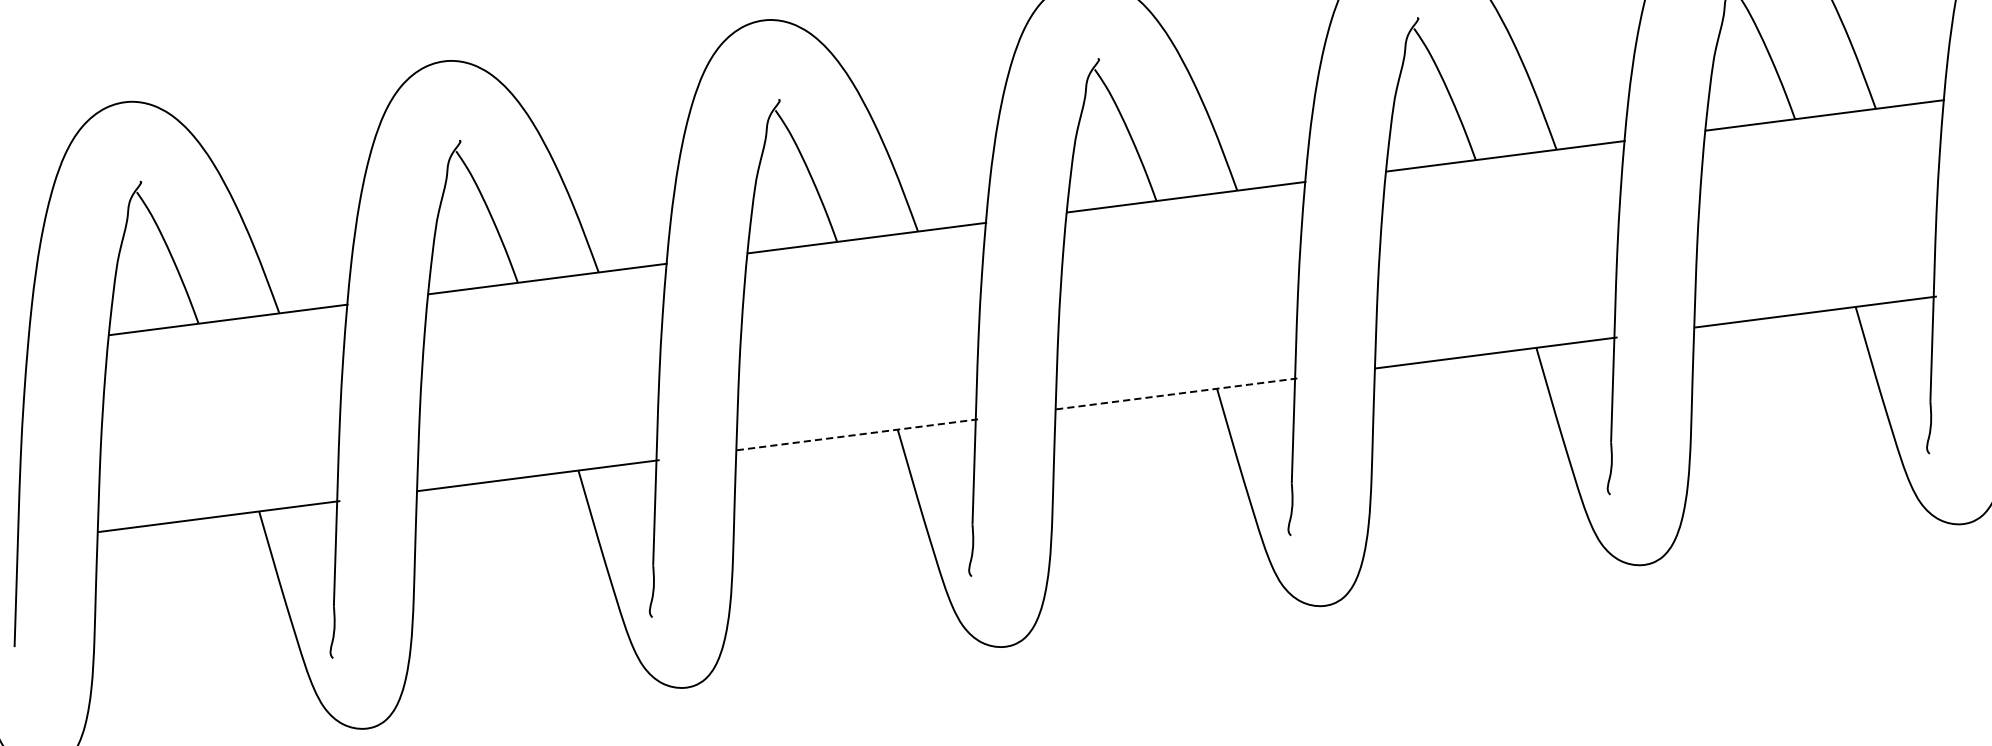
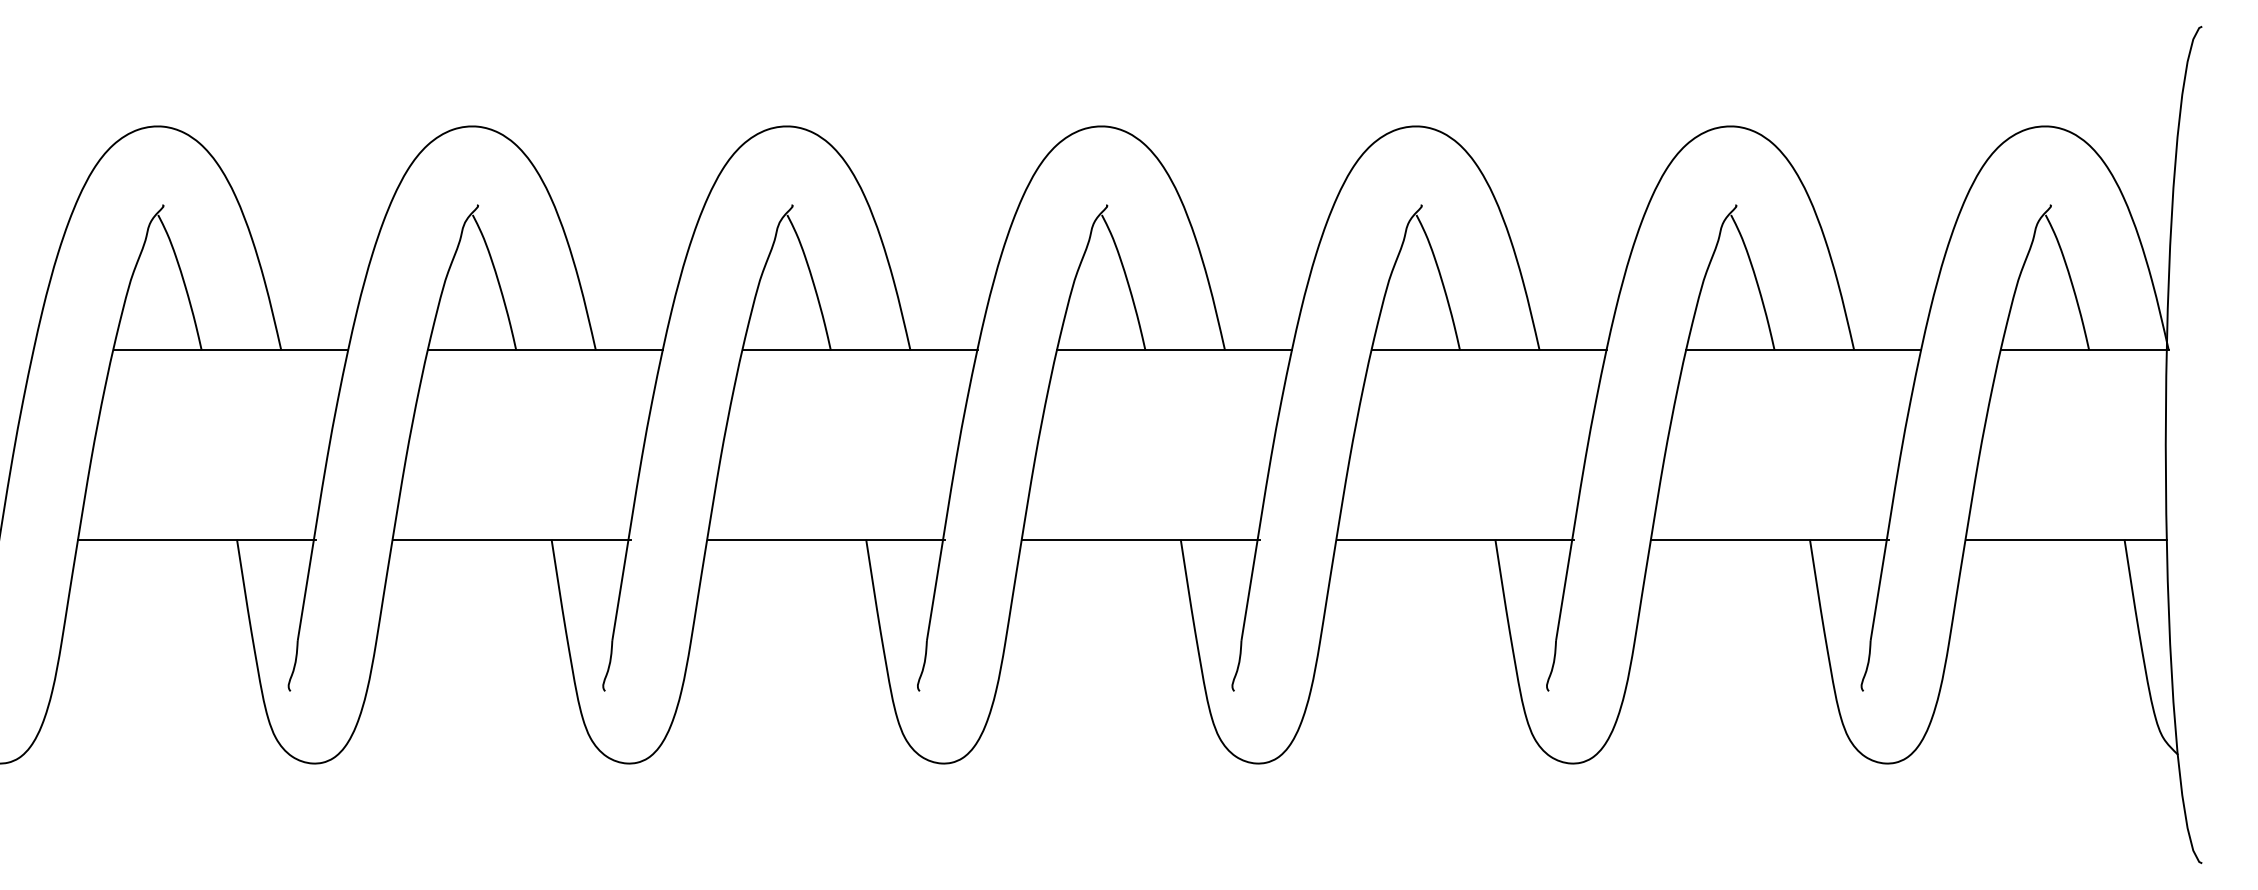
line: (1177, 393) -> (1141, 539), dashed -> solid
line: (857, 434) -> (826, 539), dashed -> solid

